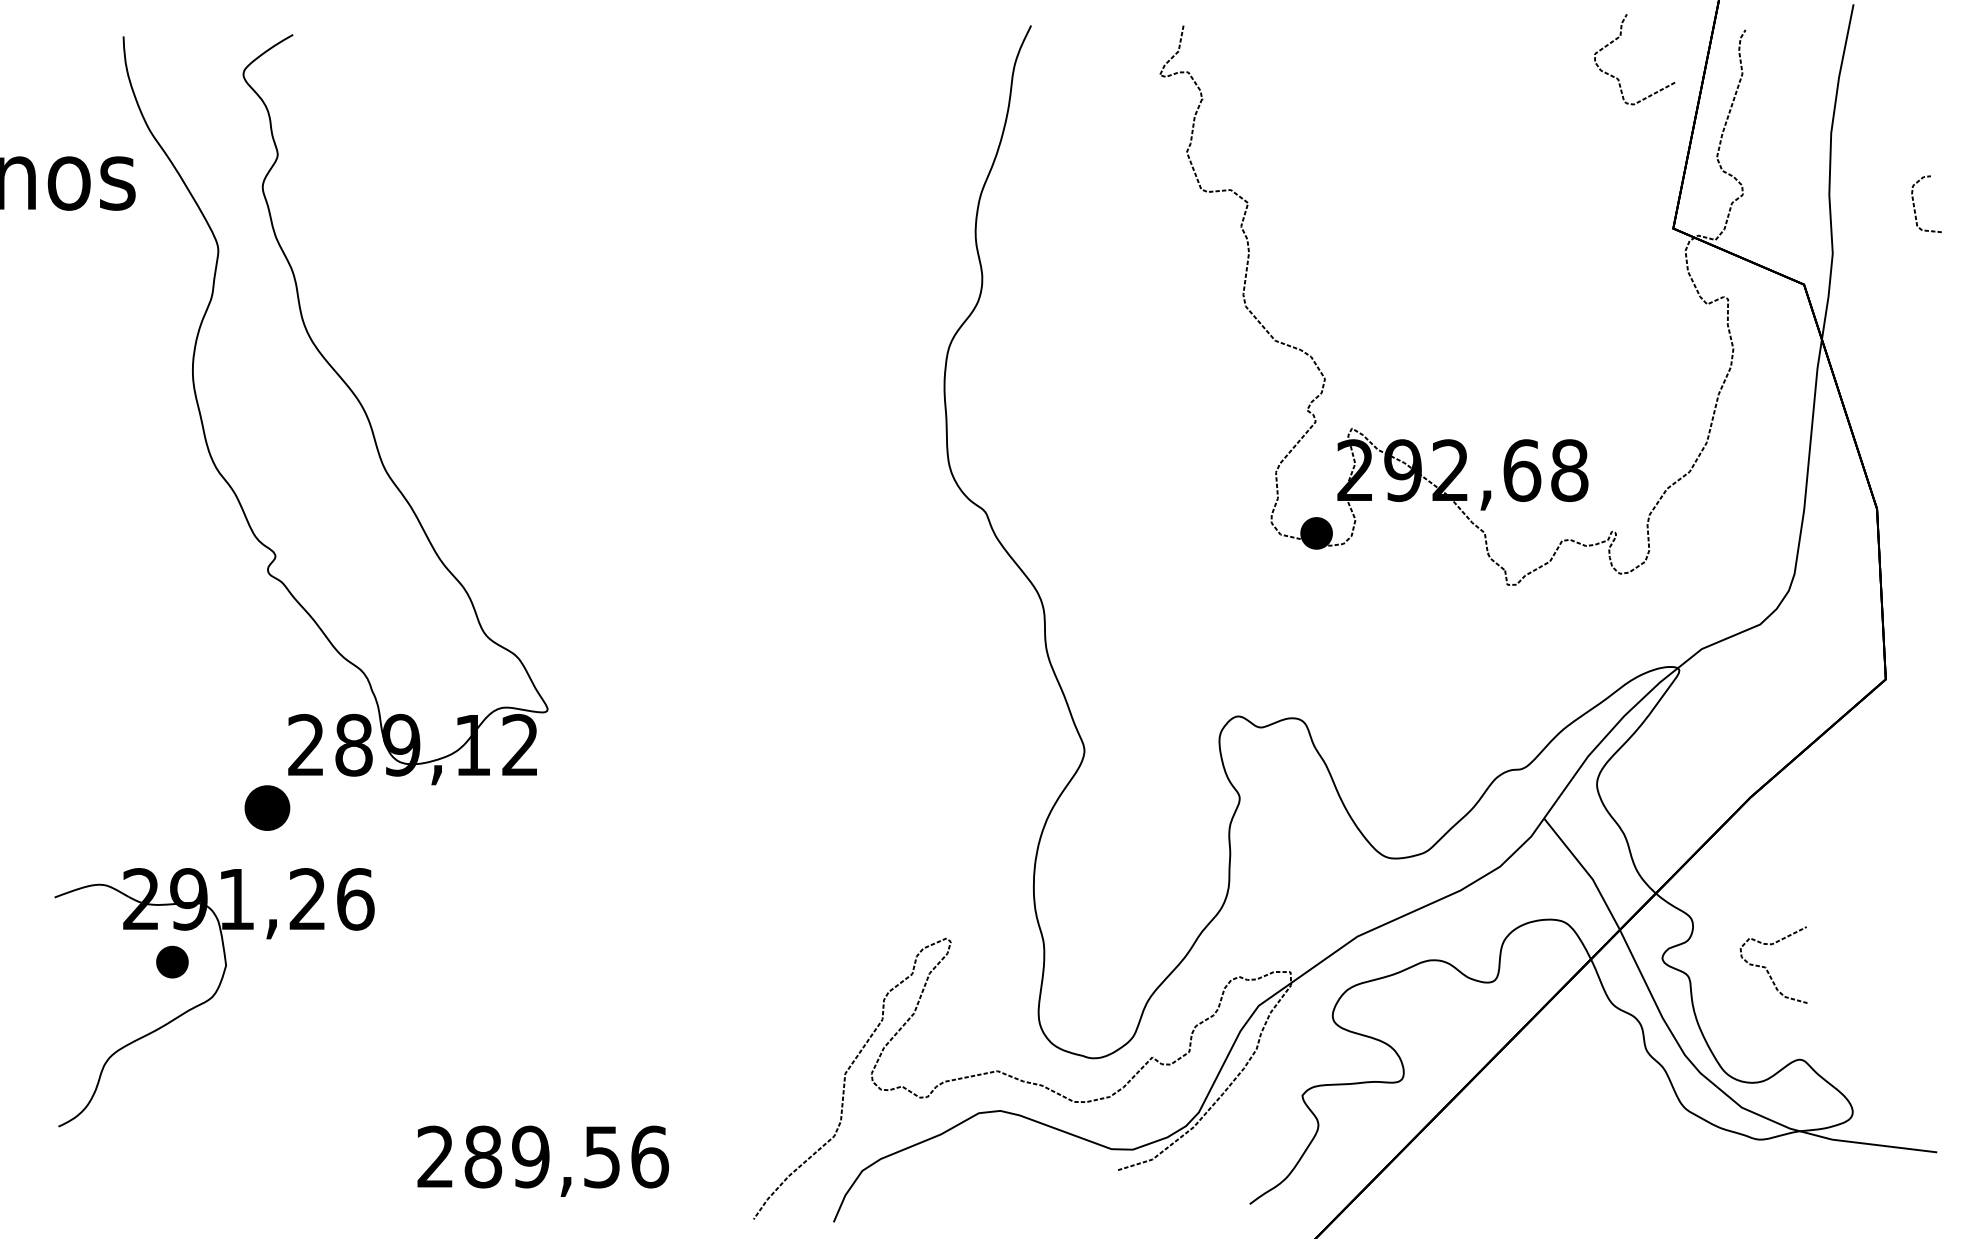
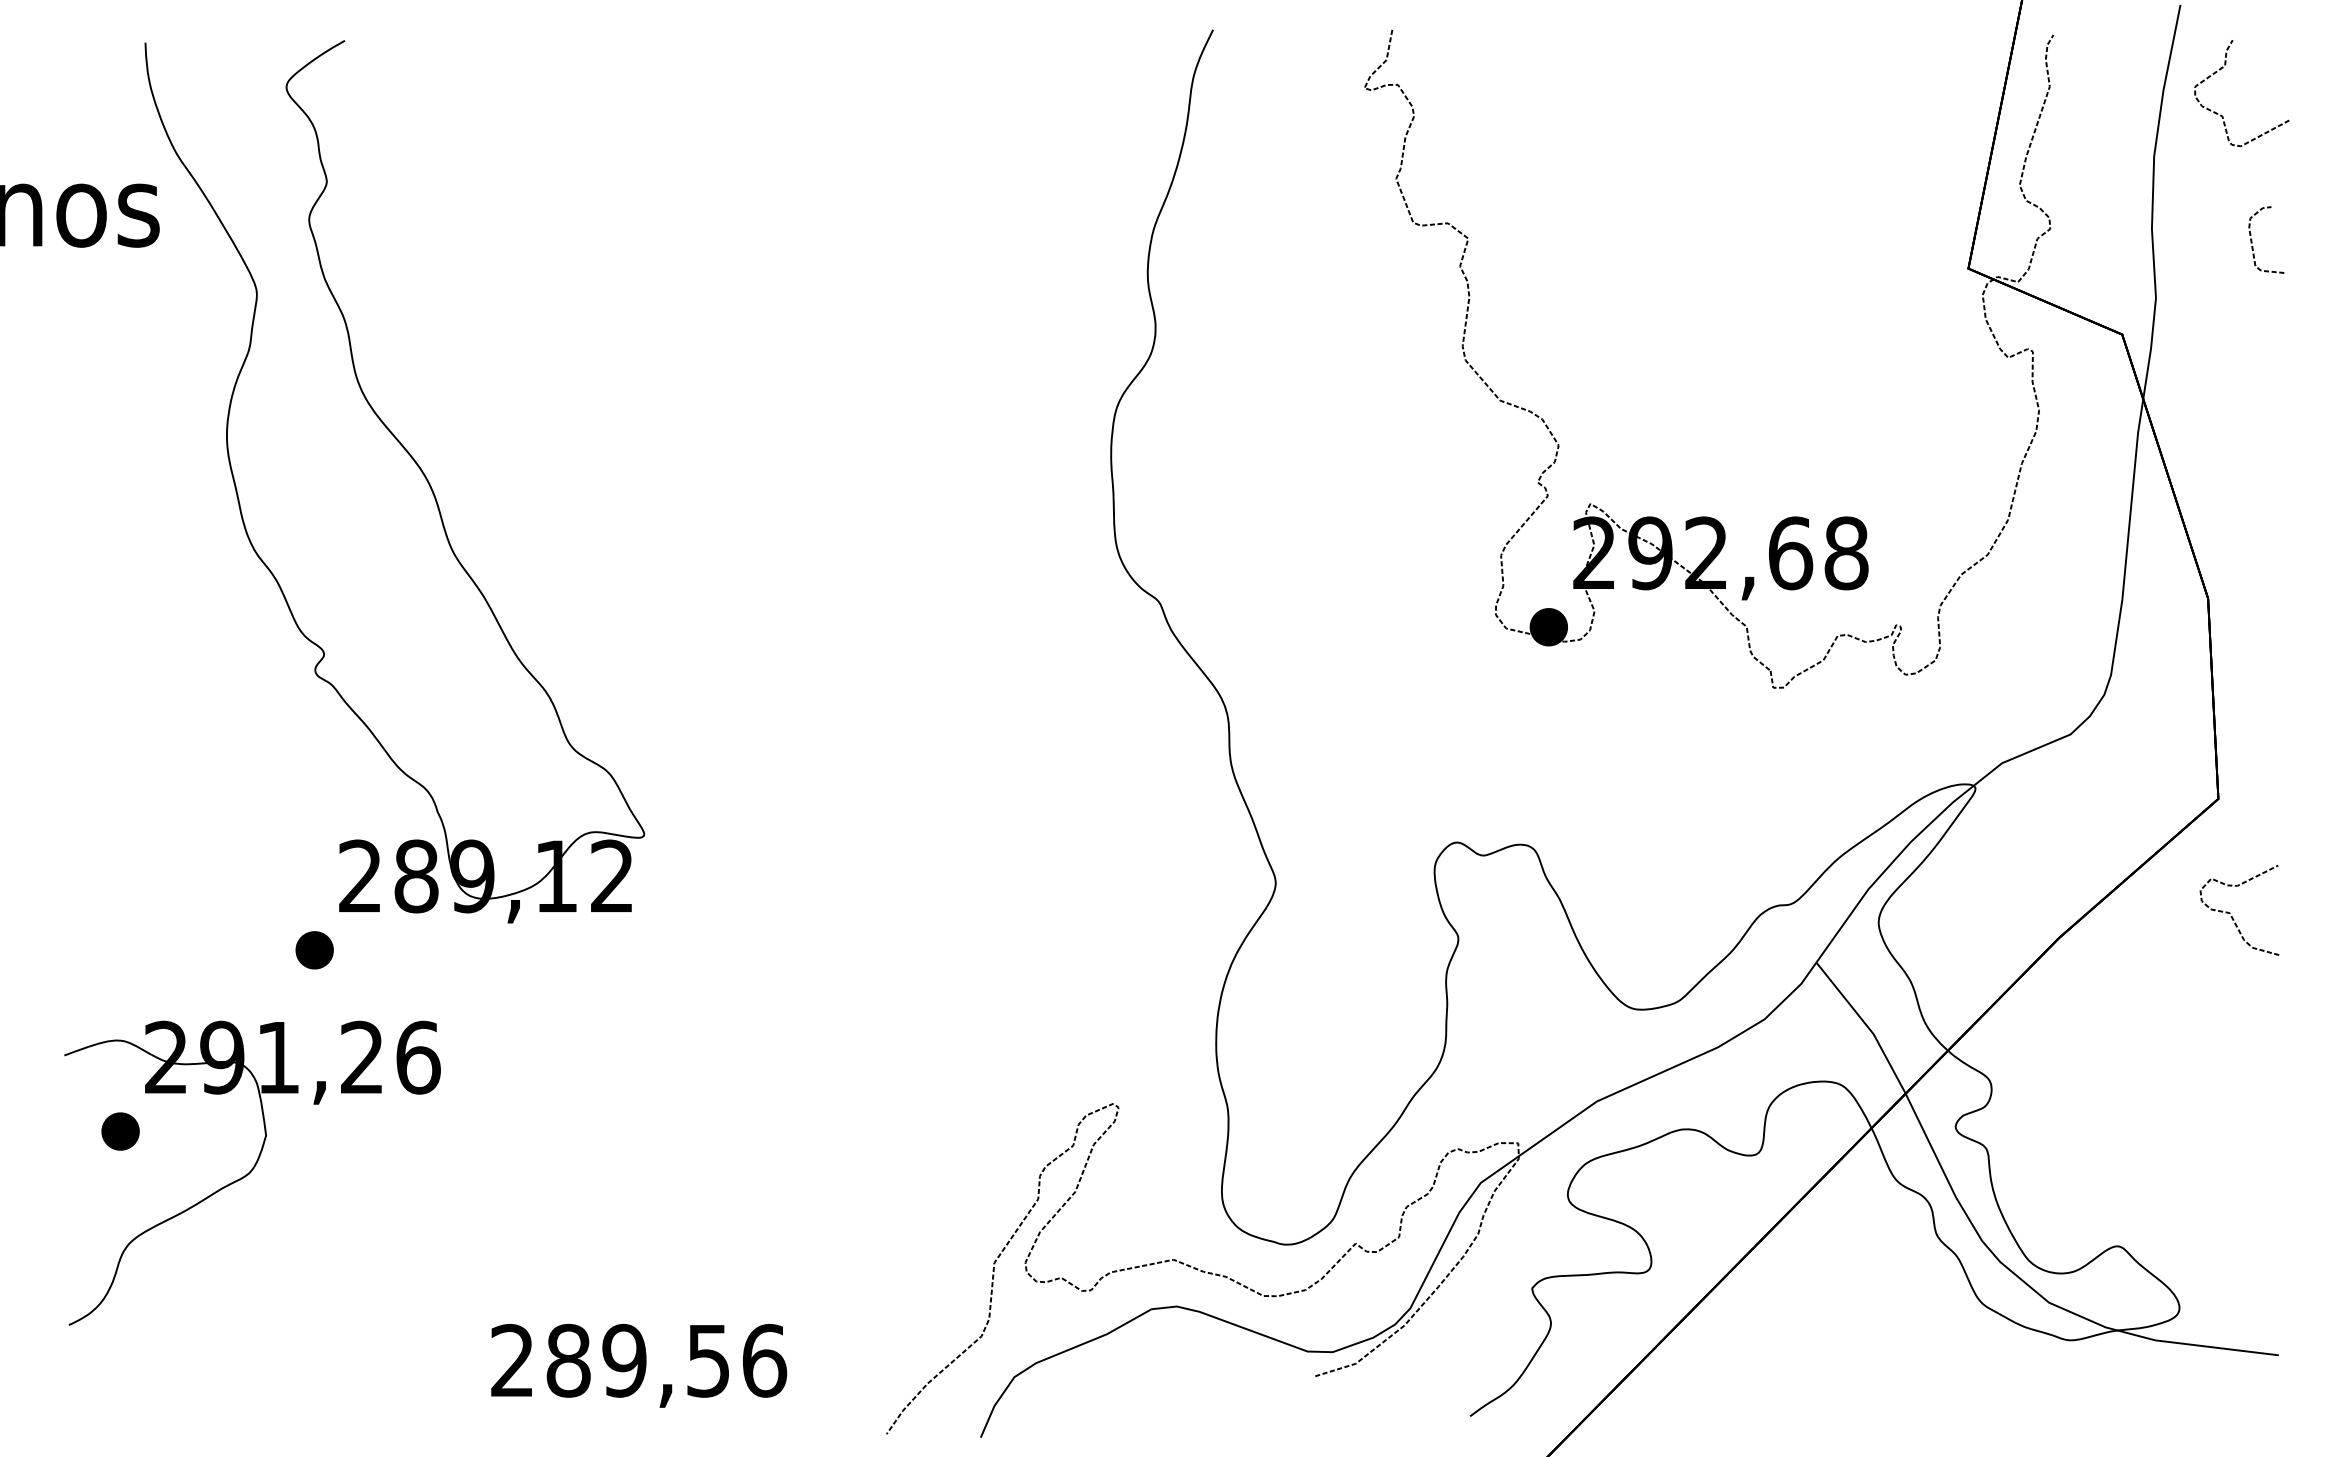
curve: (1617, 77) -> (2221, 114), moved
part: (267, 807) -> (314, 949), size x0.71
part: (172, 961) -> (120, 1130), moved
curve: (1766, 967) -> (2230, 913), moved

